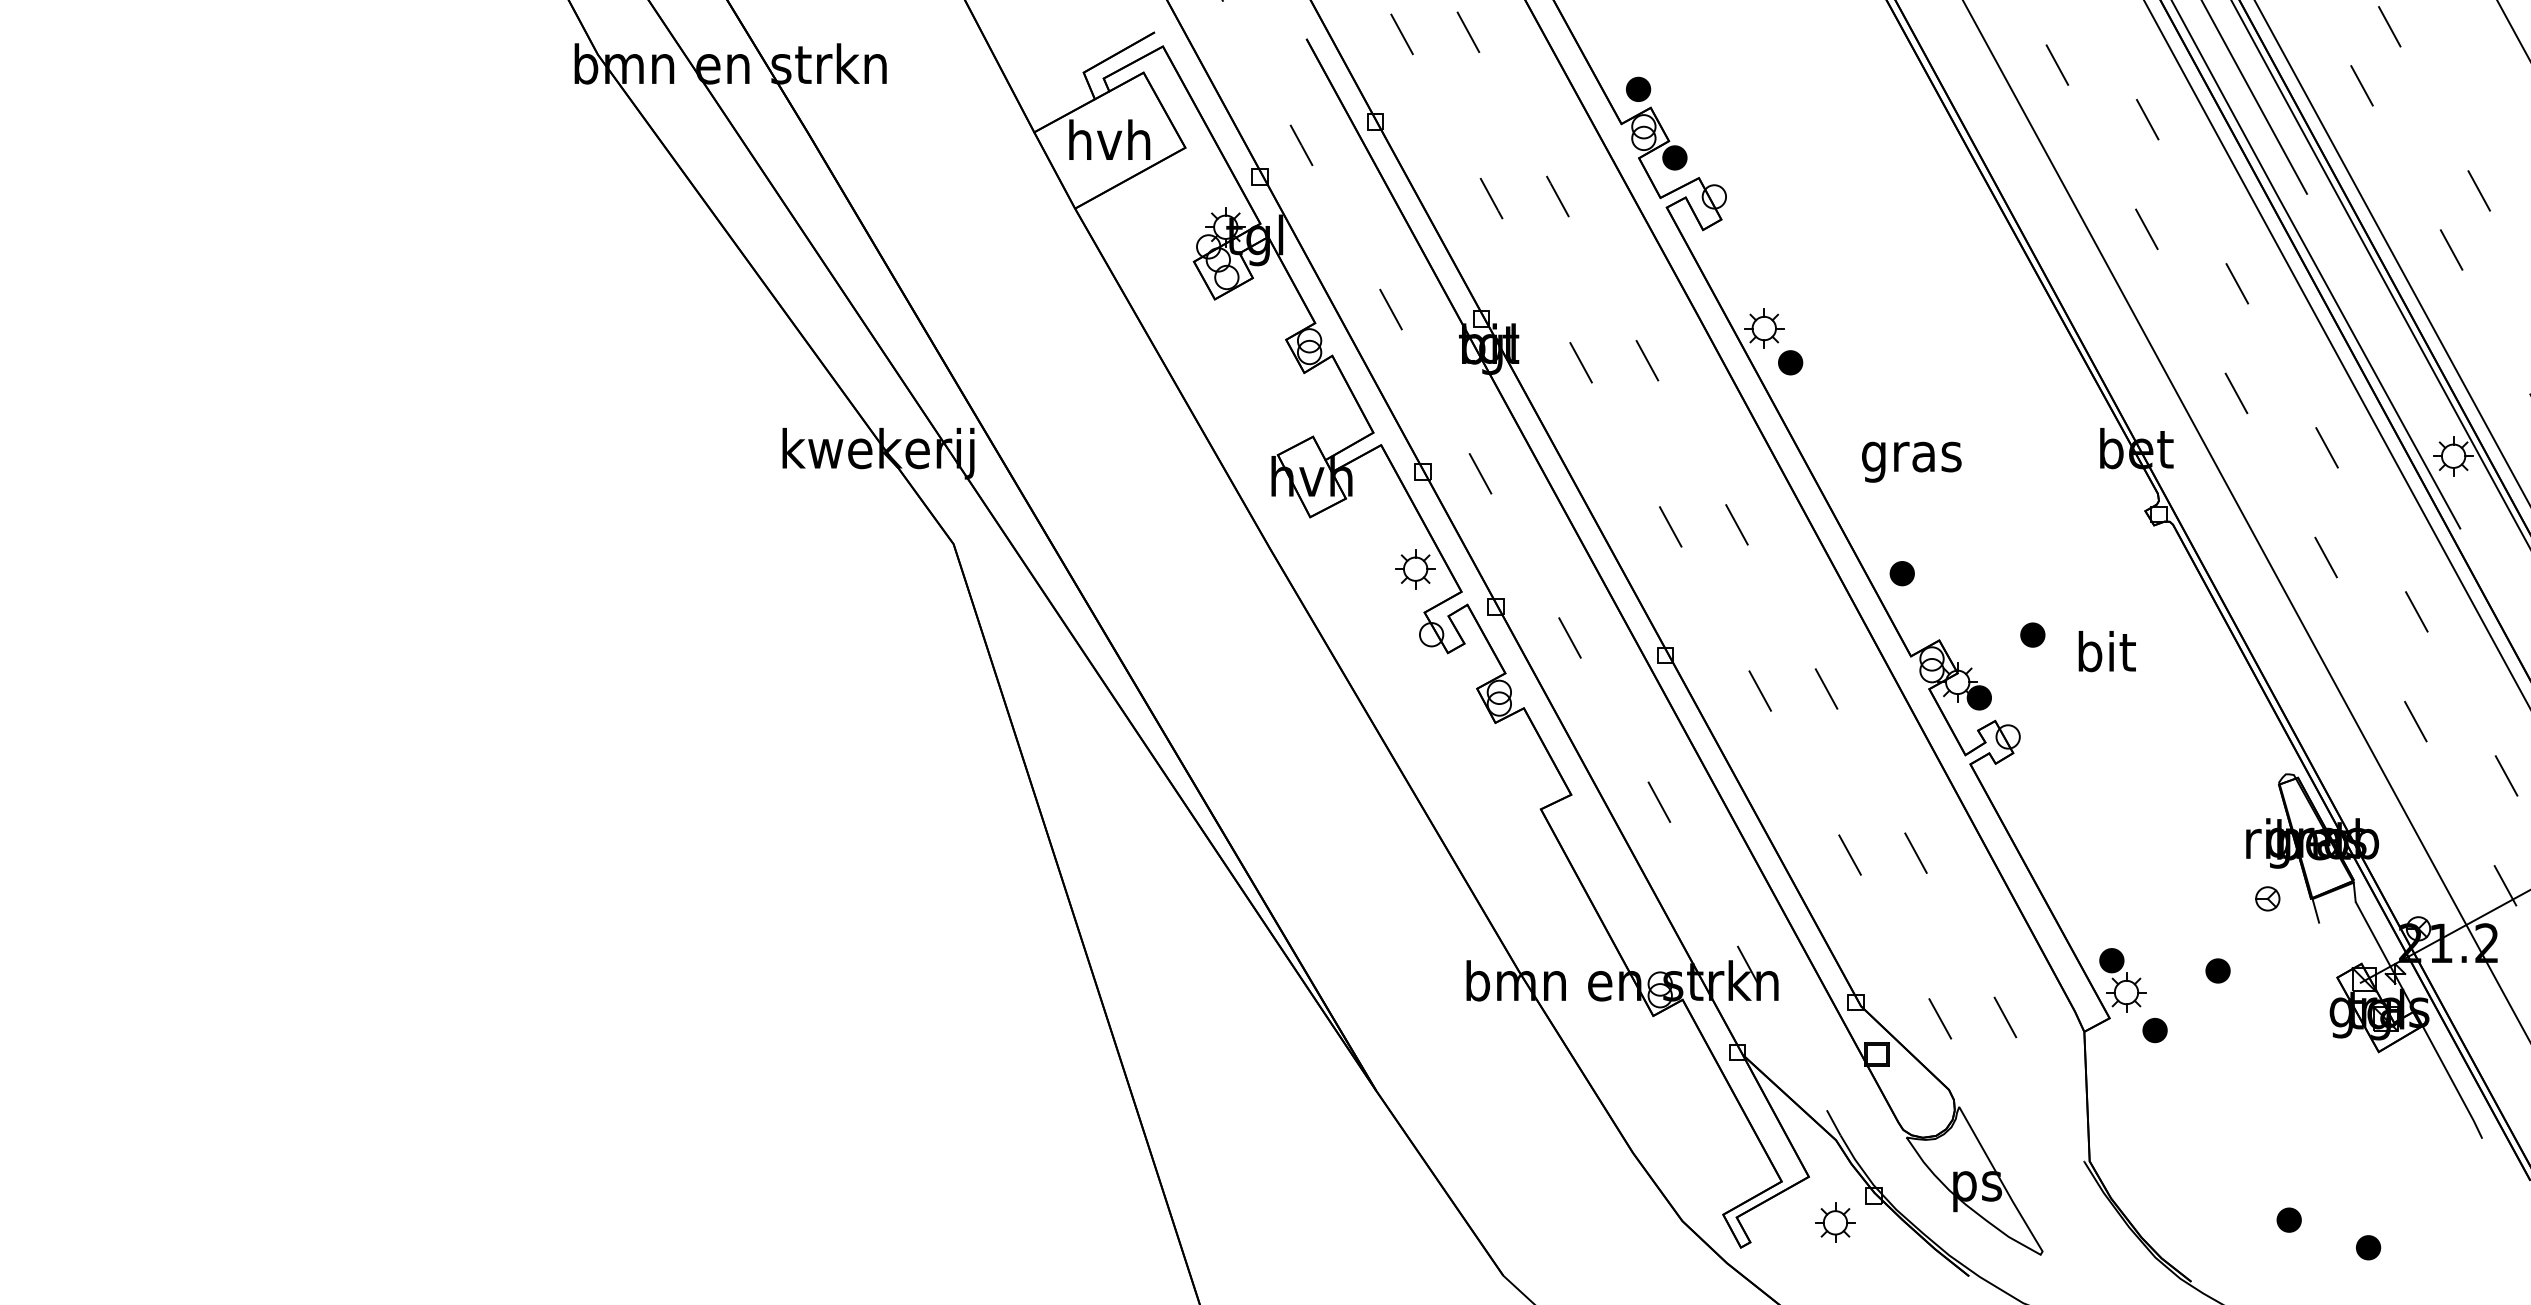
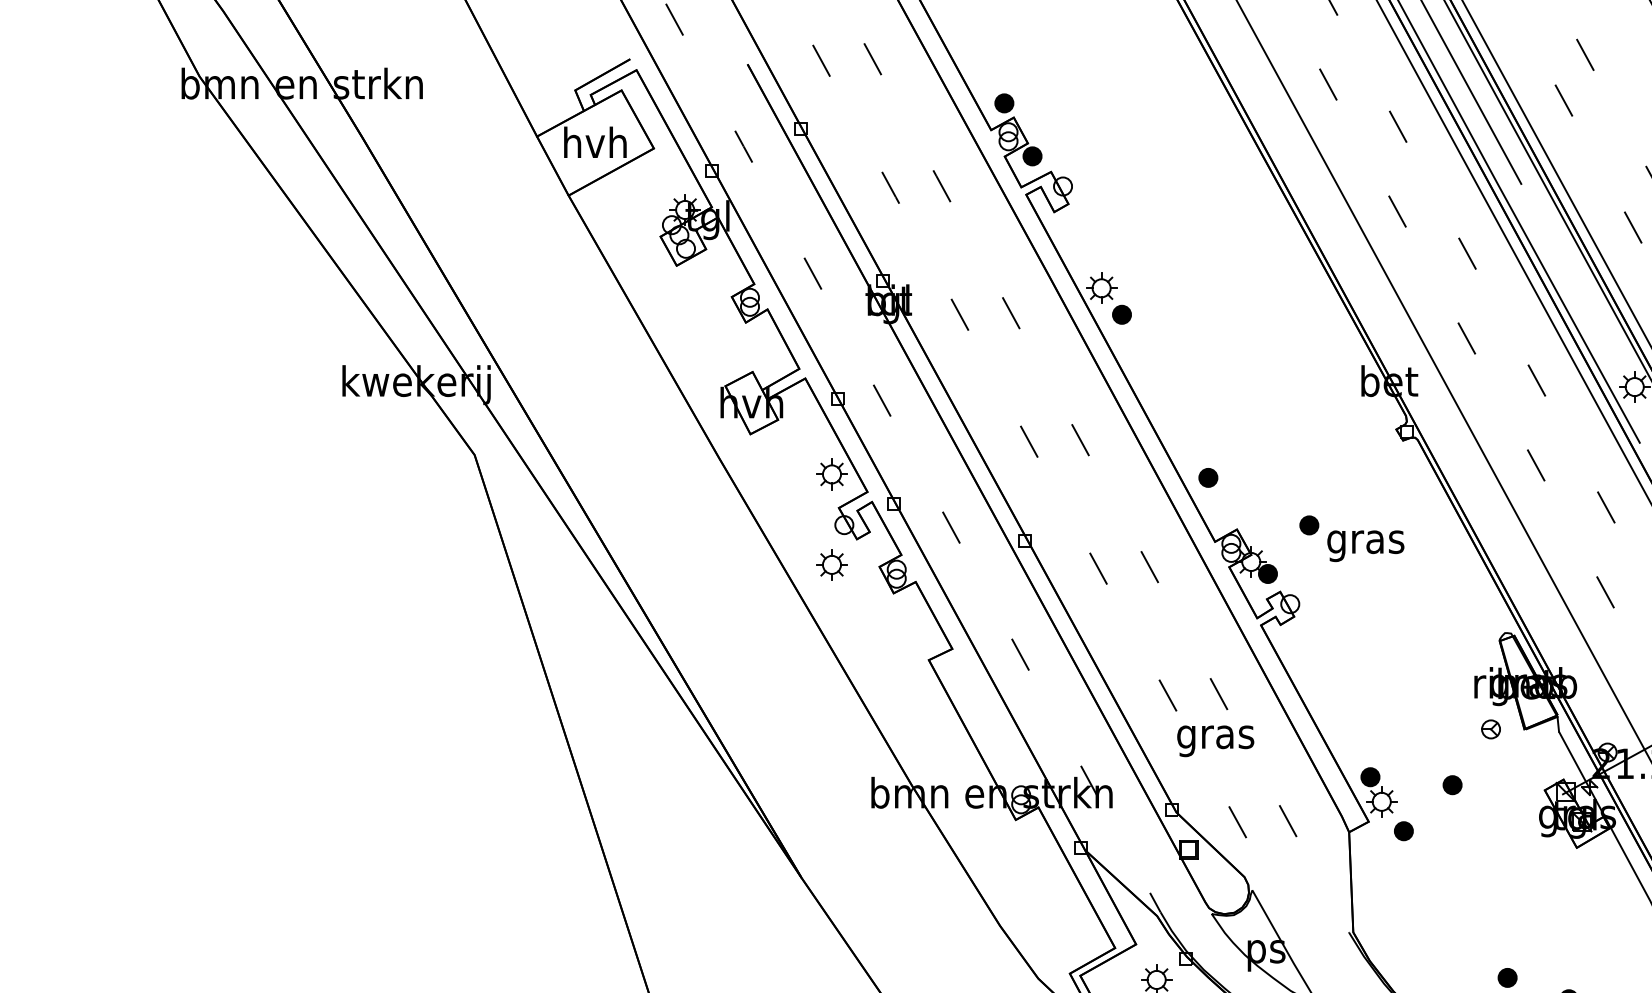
text: (1911, 461) -> (1215, 740), moved
text: (2105, 656) -> (1365, 541), bit -> gras
part: (1415, 686) -> (831, 565), added
line: (2315, 910) -> (1527, 738), removed

